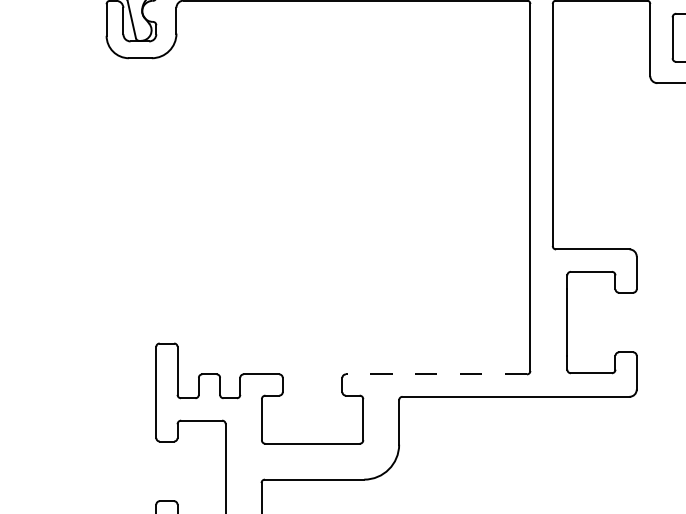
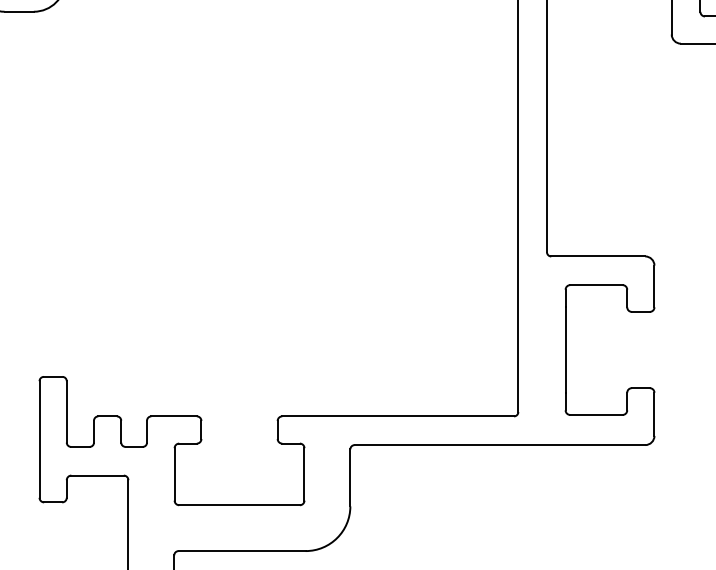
line: (436, 374) -> (398, 416), dashed -> solid

